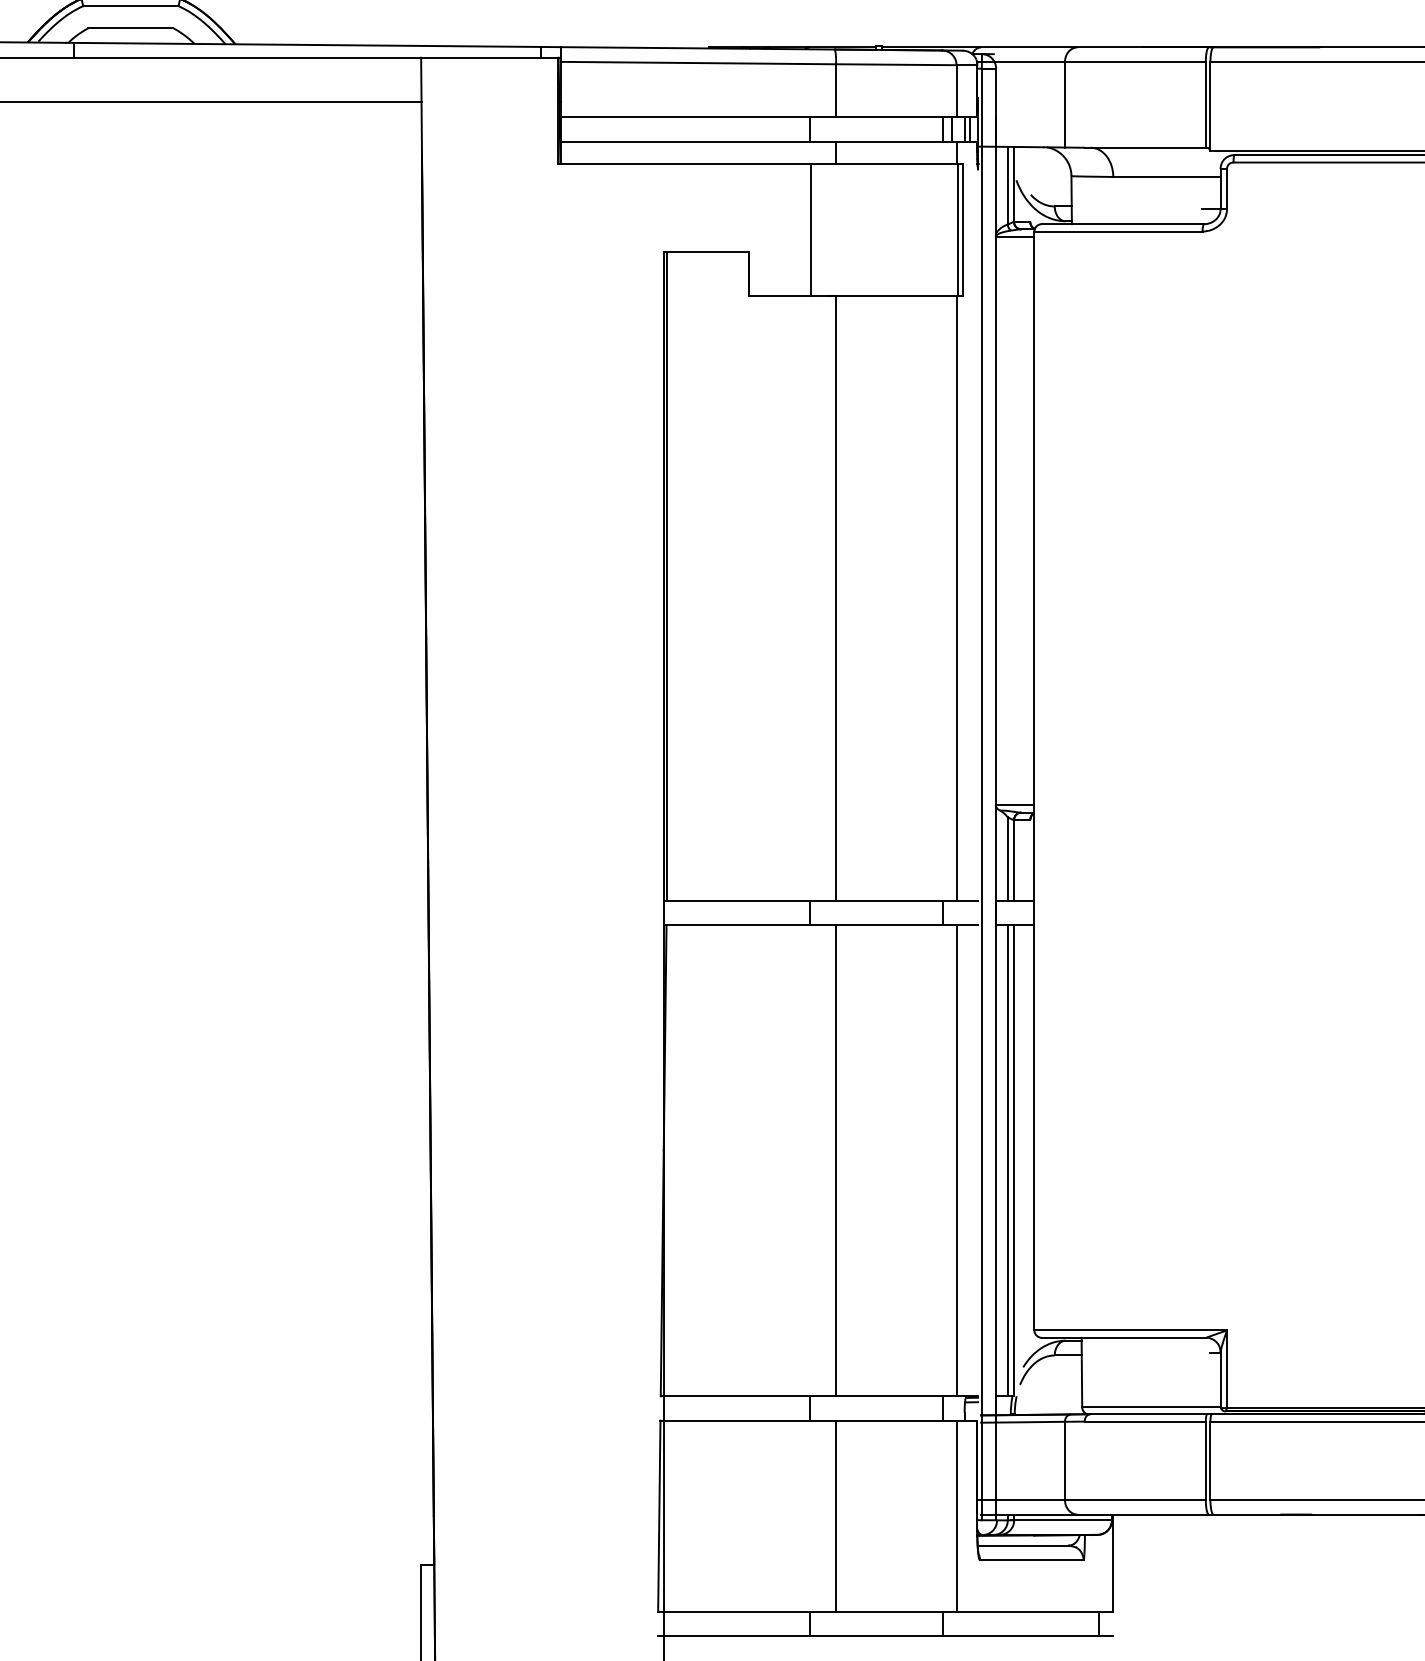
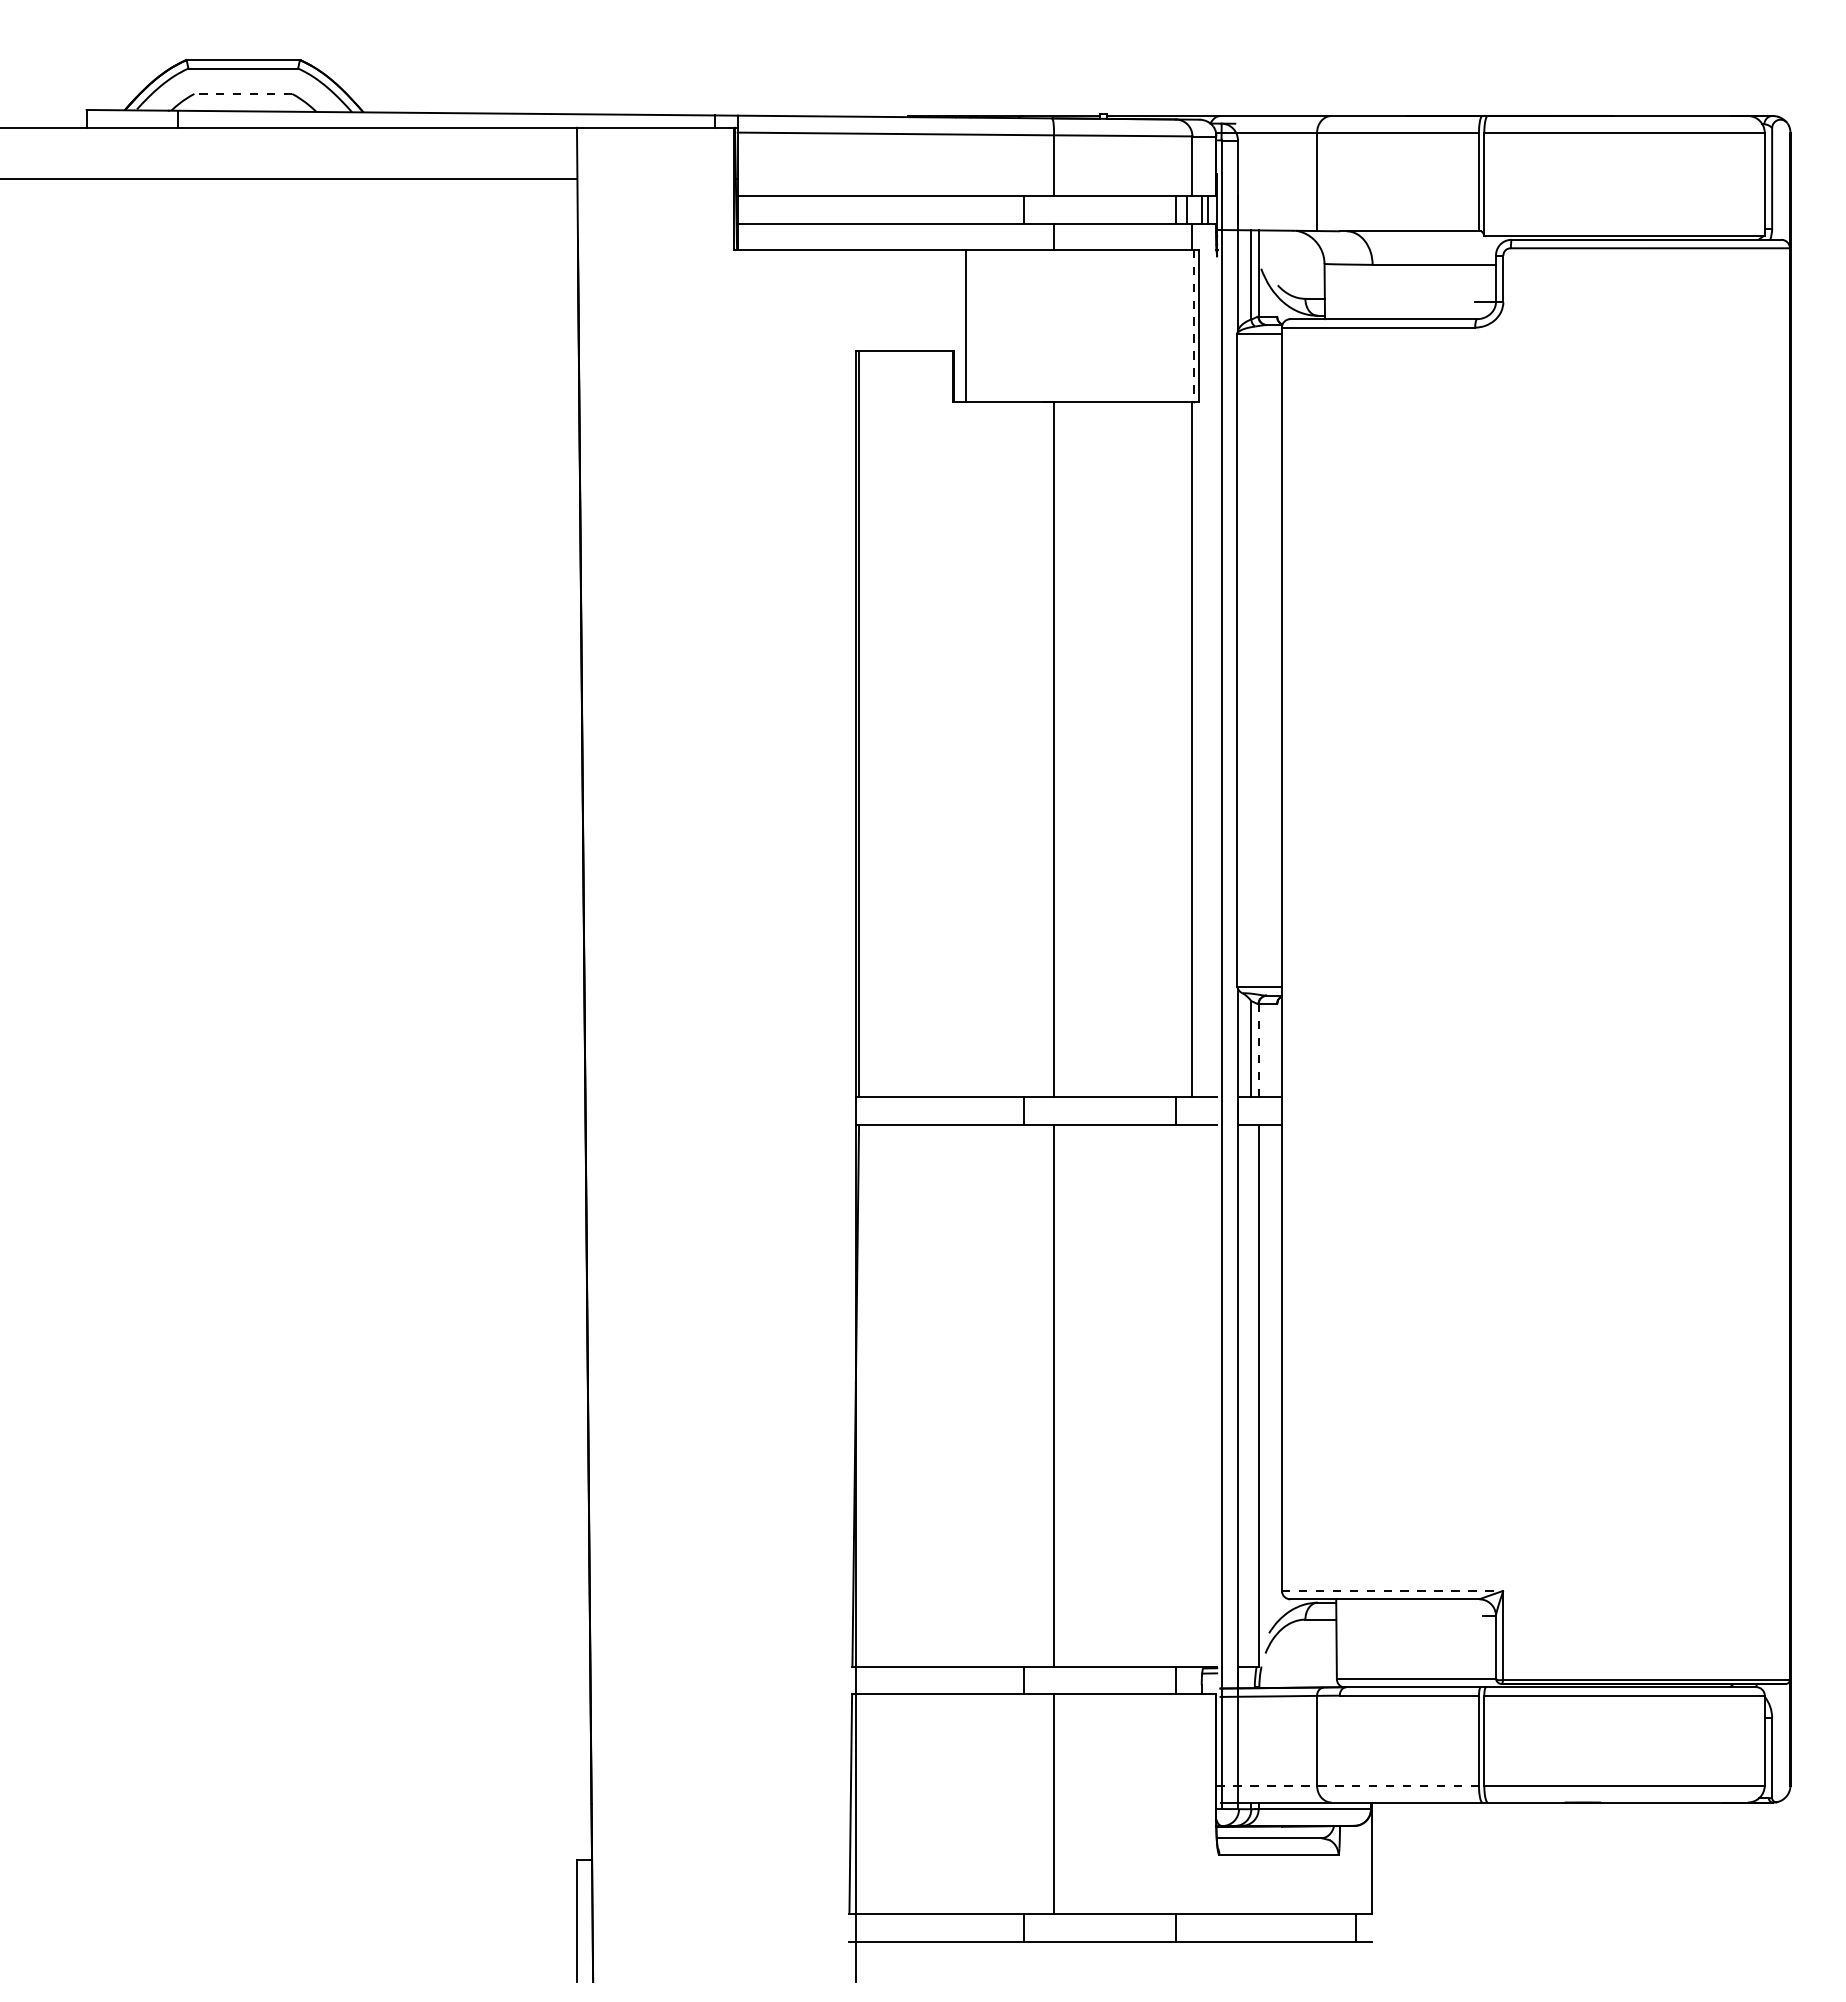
line: (131, 27) -> (243, 93), solid -> dashed
line: (810, 229) -> (965, 325), moved
line: (957, 230) -> (1193, 326), solid -> dashed
line: (1014, 860) -> (1258, 1050), solid -> dashed
line: (956, 1160) -> (1192, 1395), removed
line: (1007, 1160) -> (1251, 1395), removed
line: (1130, 1330) -> (1392, 1590), solid -> dashed
line: (1091, 1499) -> (1347, 1785), solid -> dashed
line: (956, 1516) -> (1192, 1804), removed

